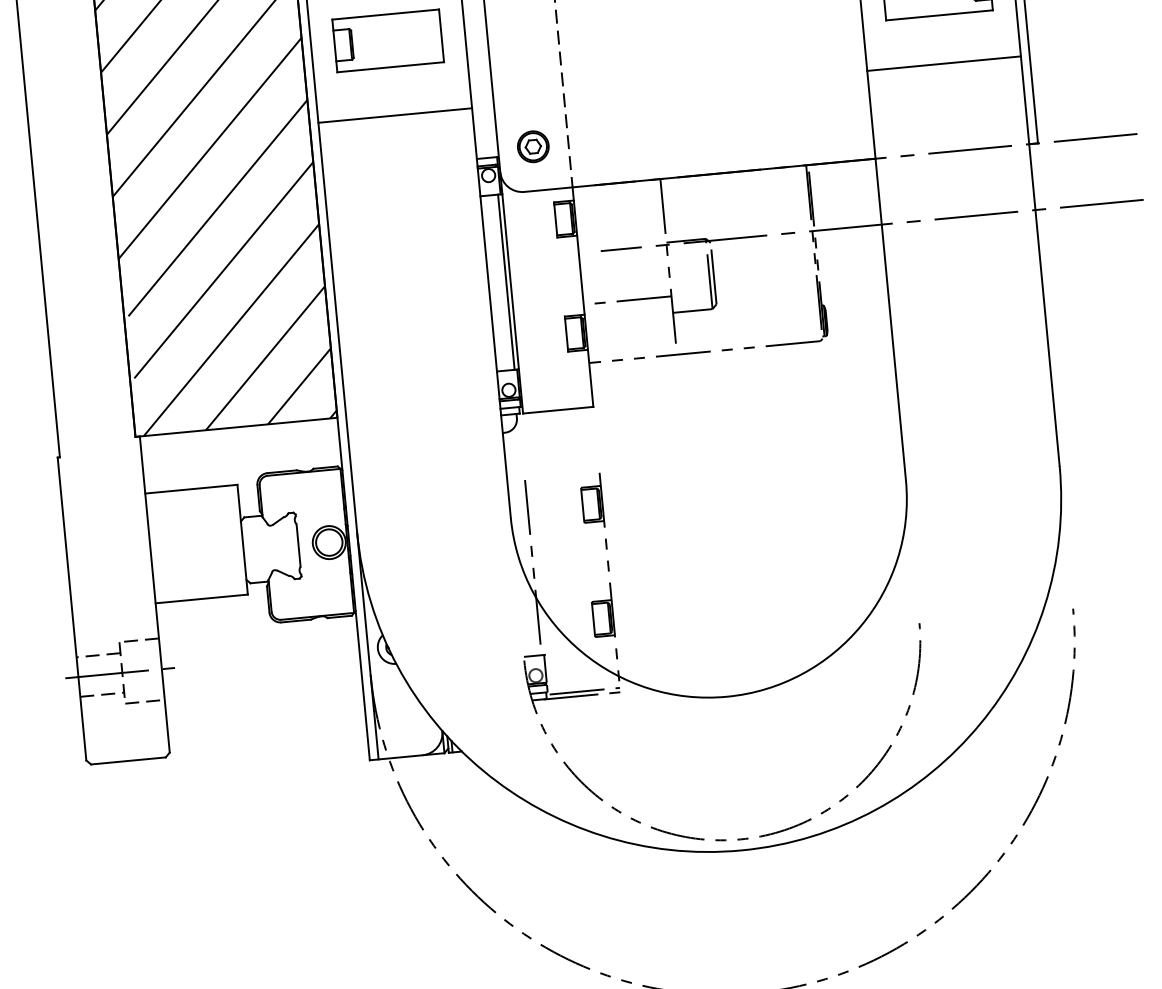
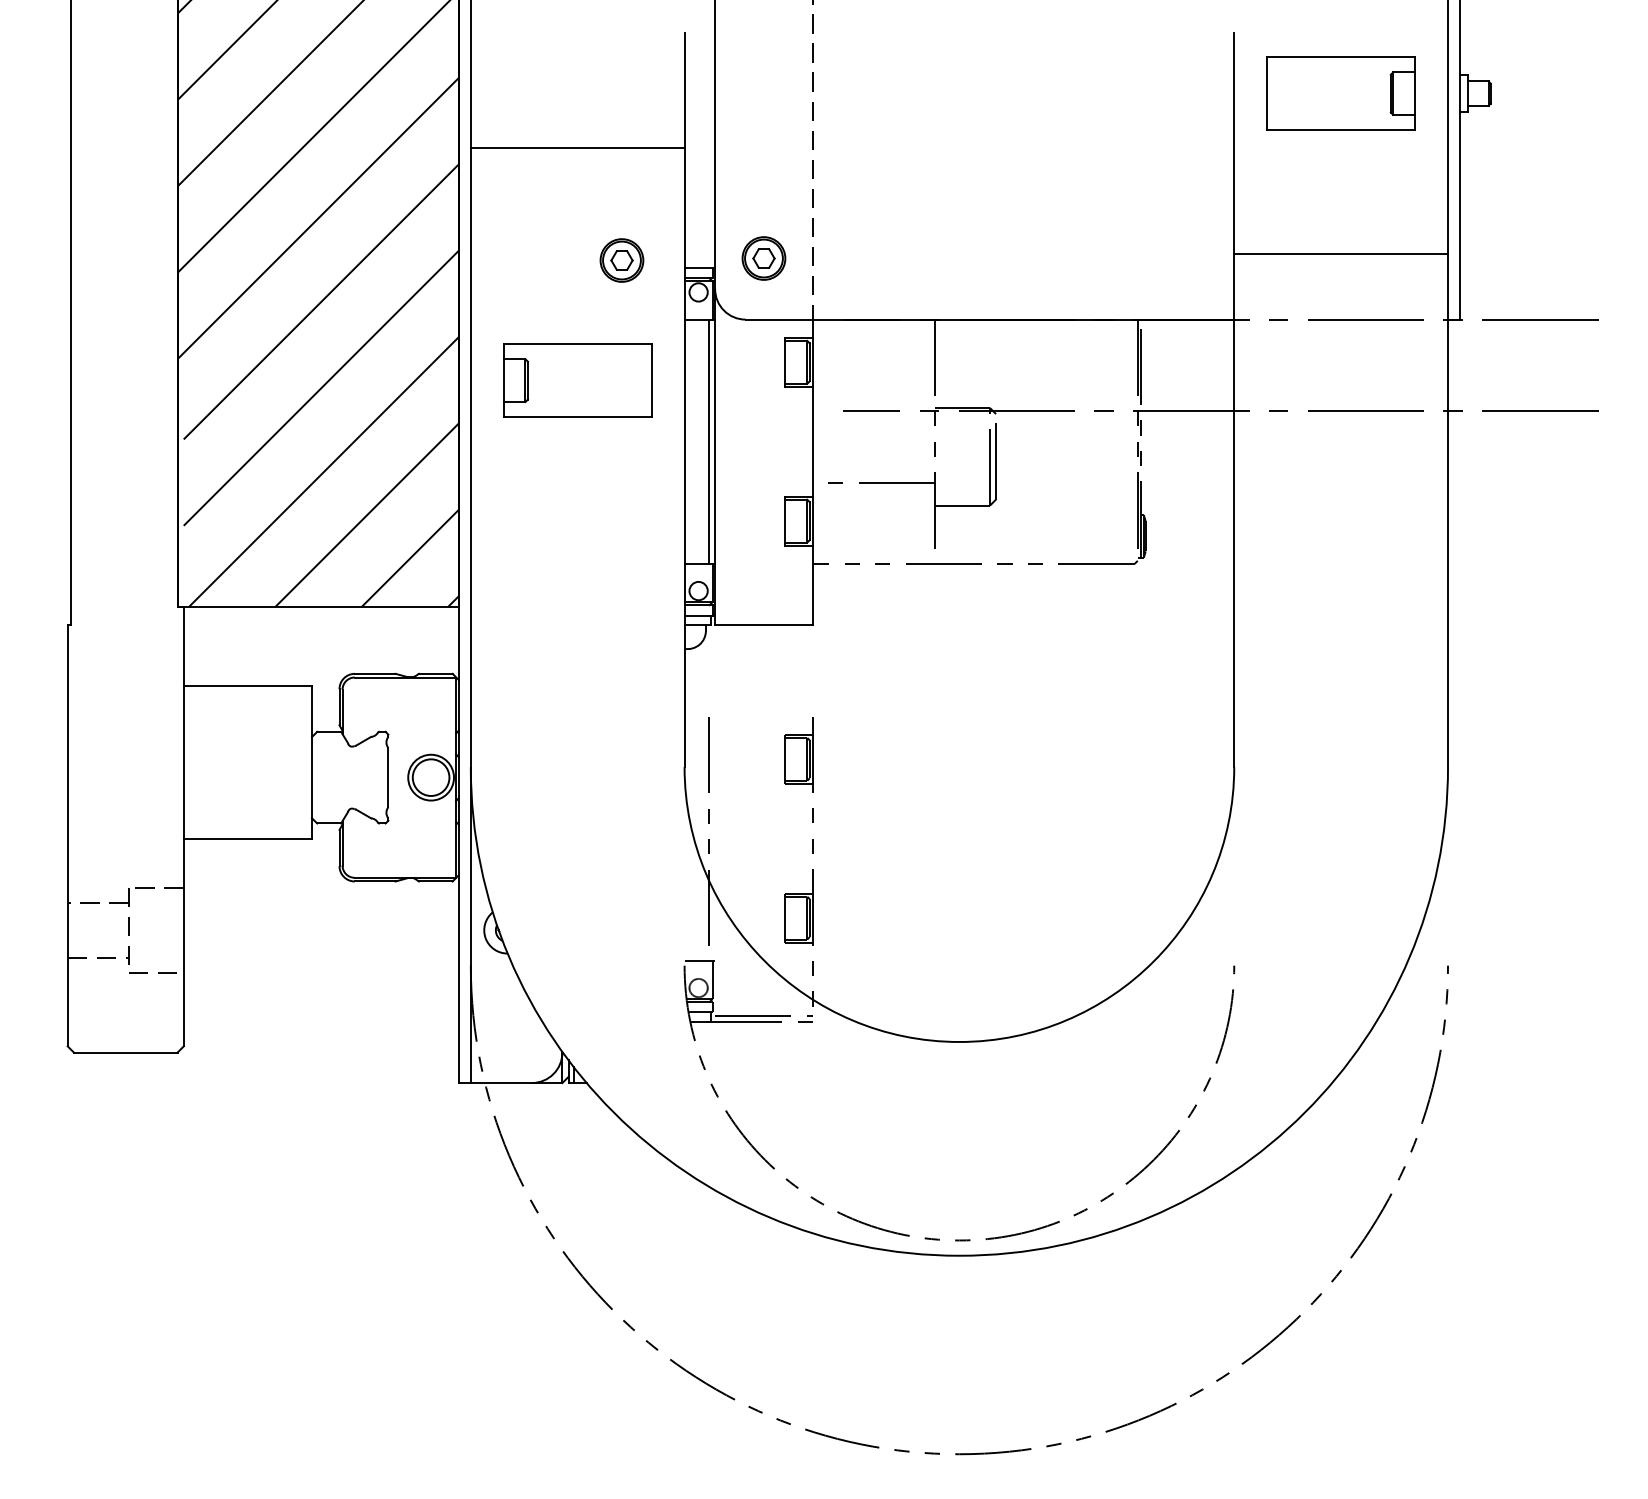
part: (388, 40) -> (577, 380), moved
line: (944, 63) -> (1341, 254), moved
line: (395, 115) -> (577, 148), moved
part: (431, 157) -> (621, 260), added
line: (119, 673) -> (125, 930), removed

